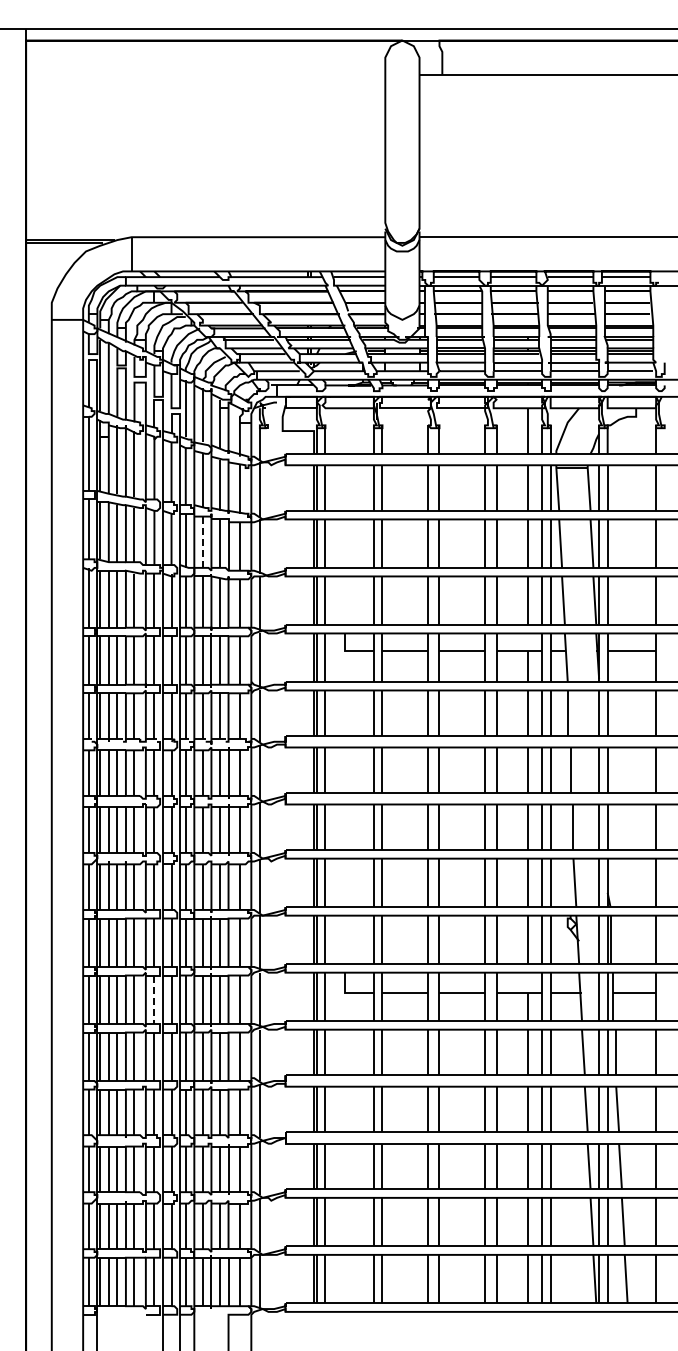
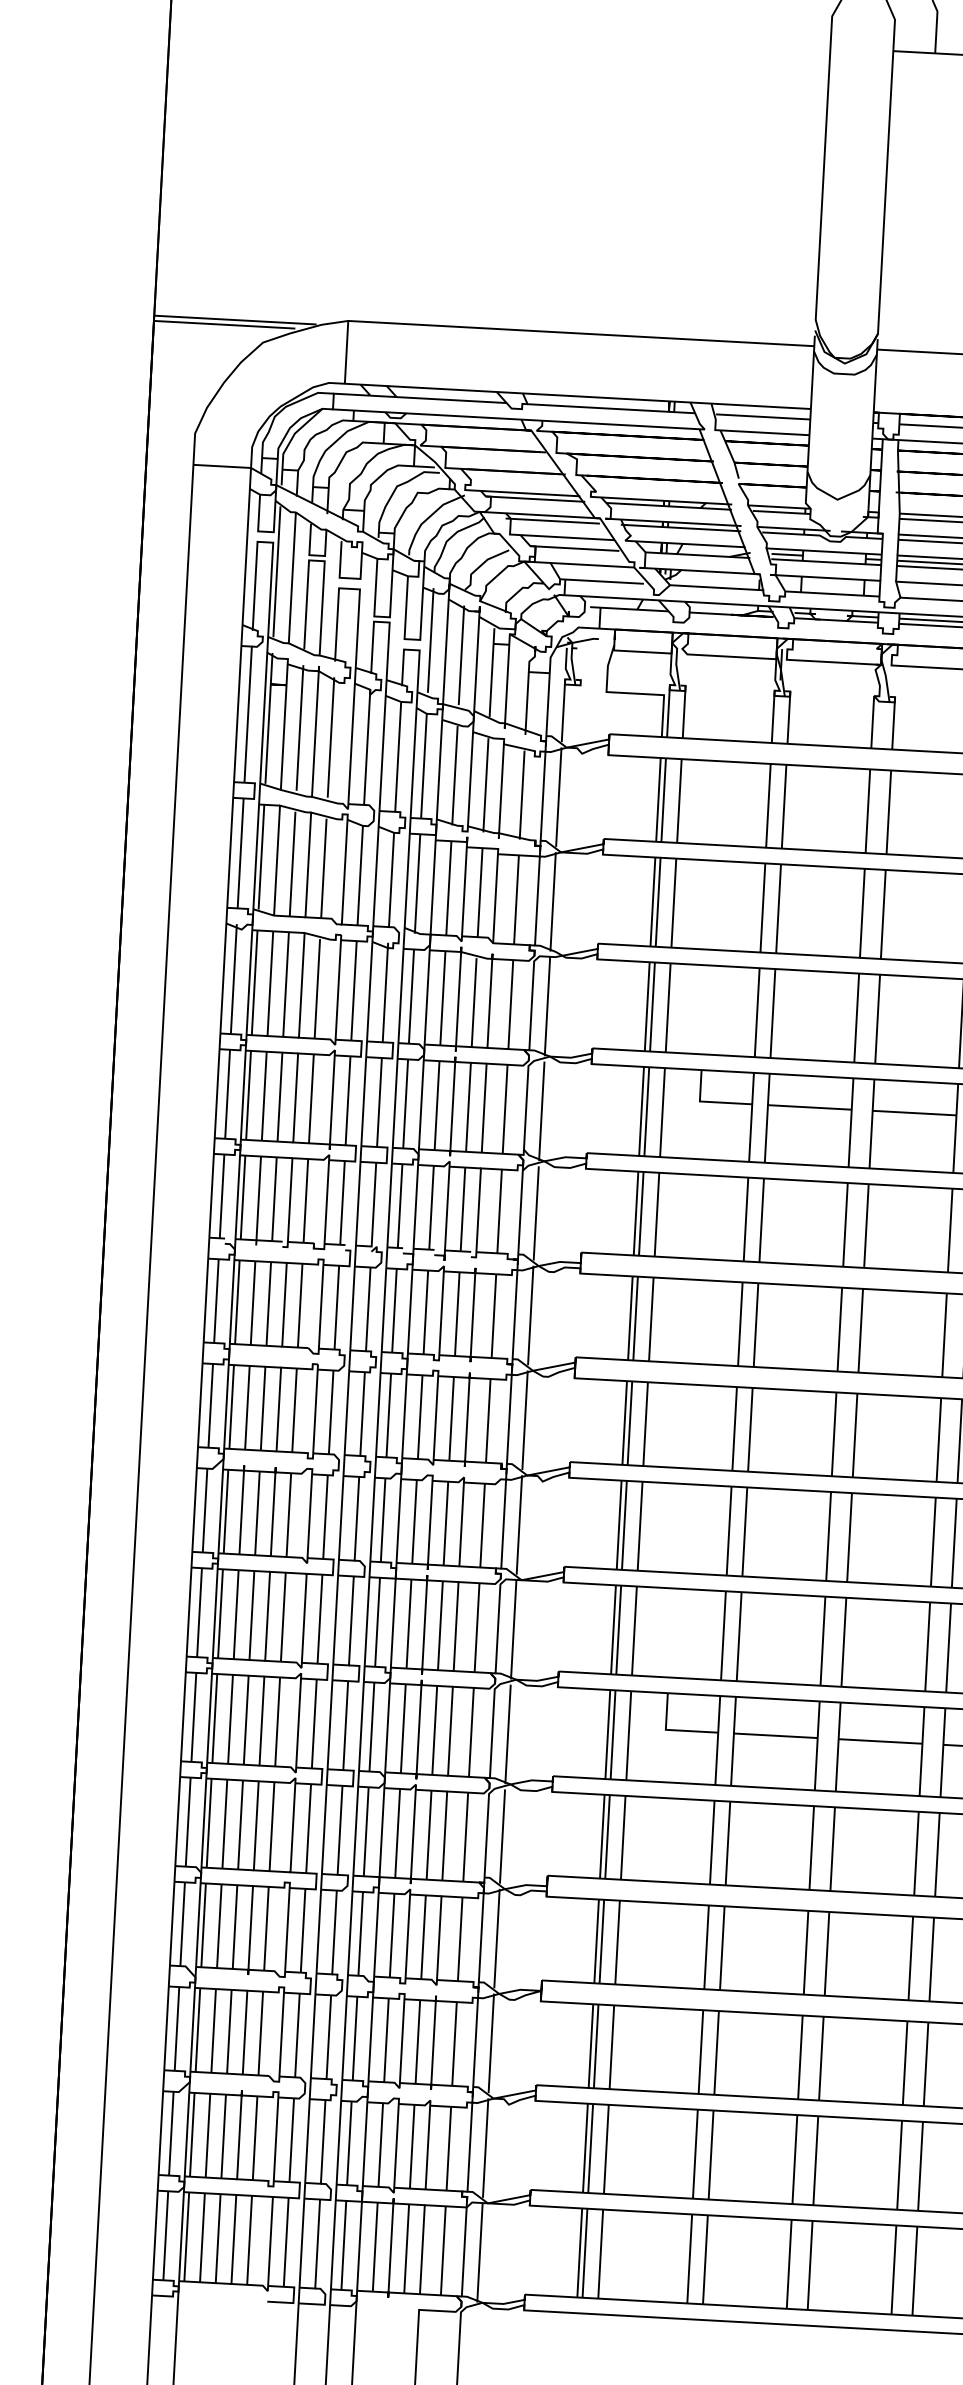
line: (202, 542) -> (448, 888), dashed -> solid
line: (154, 1000) -> (314, 1725), dashed -> solid

